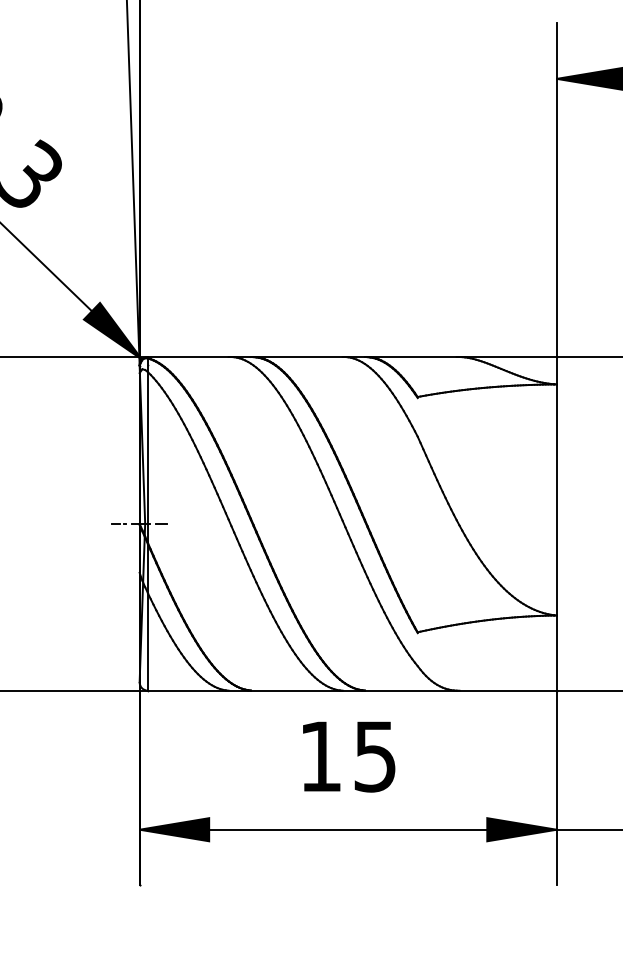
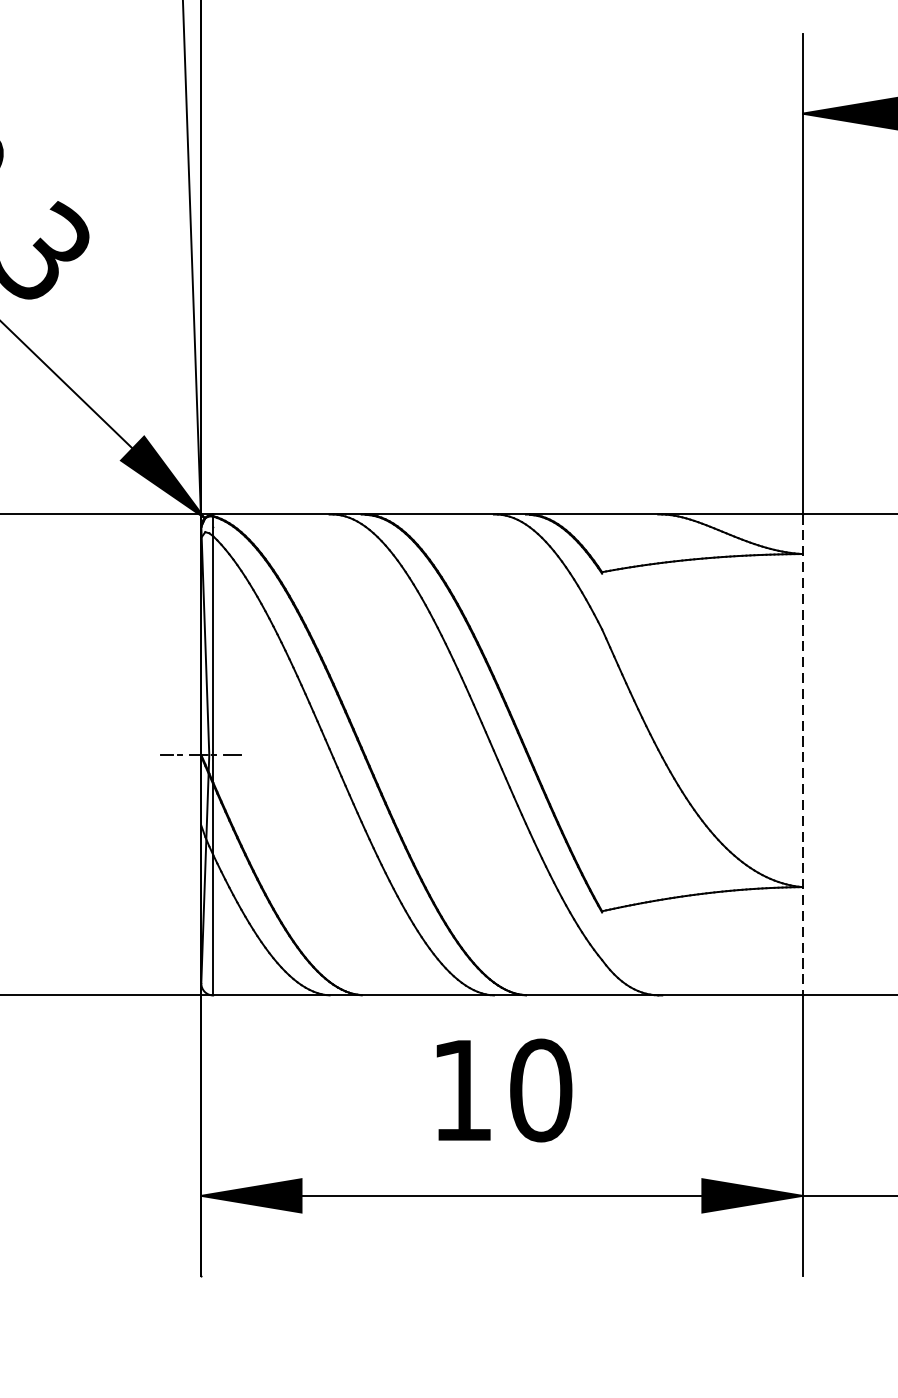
line: (556, 523) -> (802, 754), solid -> dashed
text: (375, 756) -> (541, 1090), 15 -> 10

